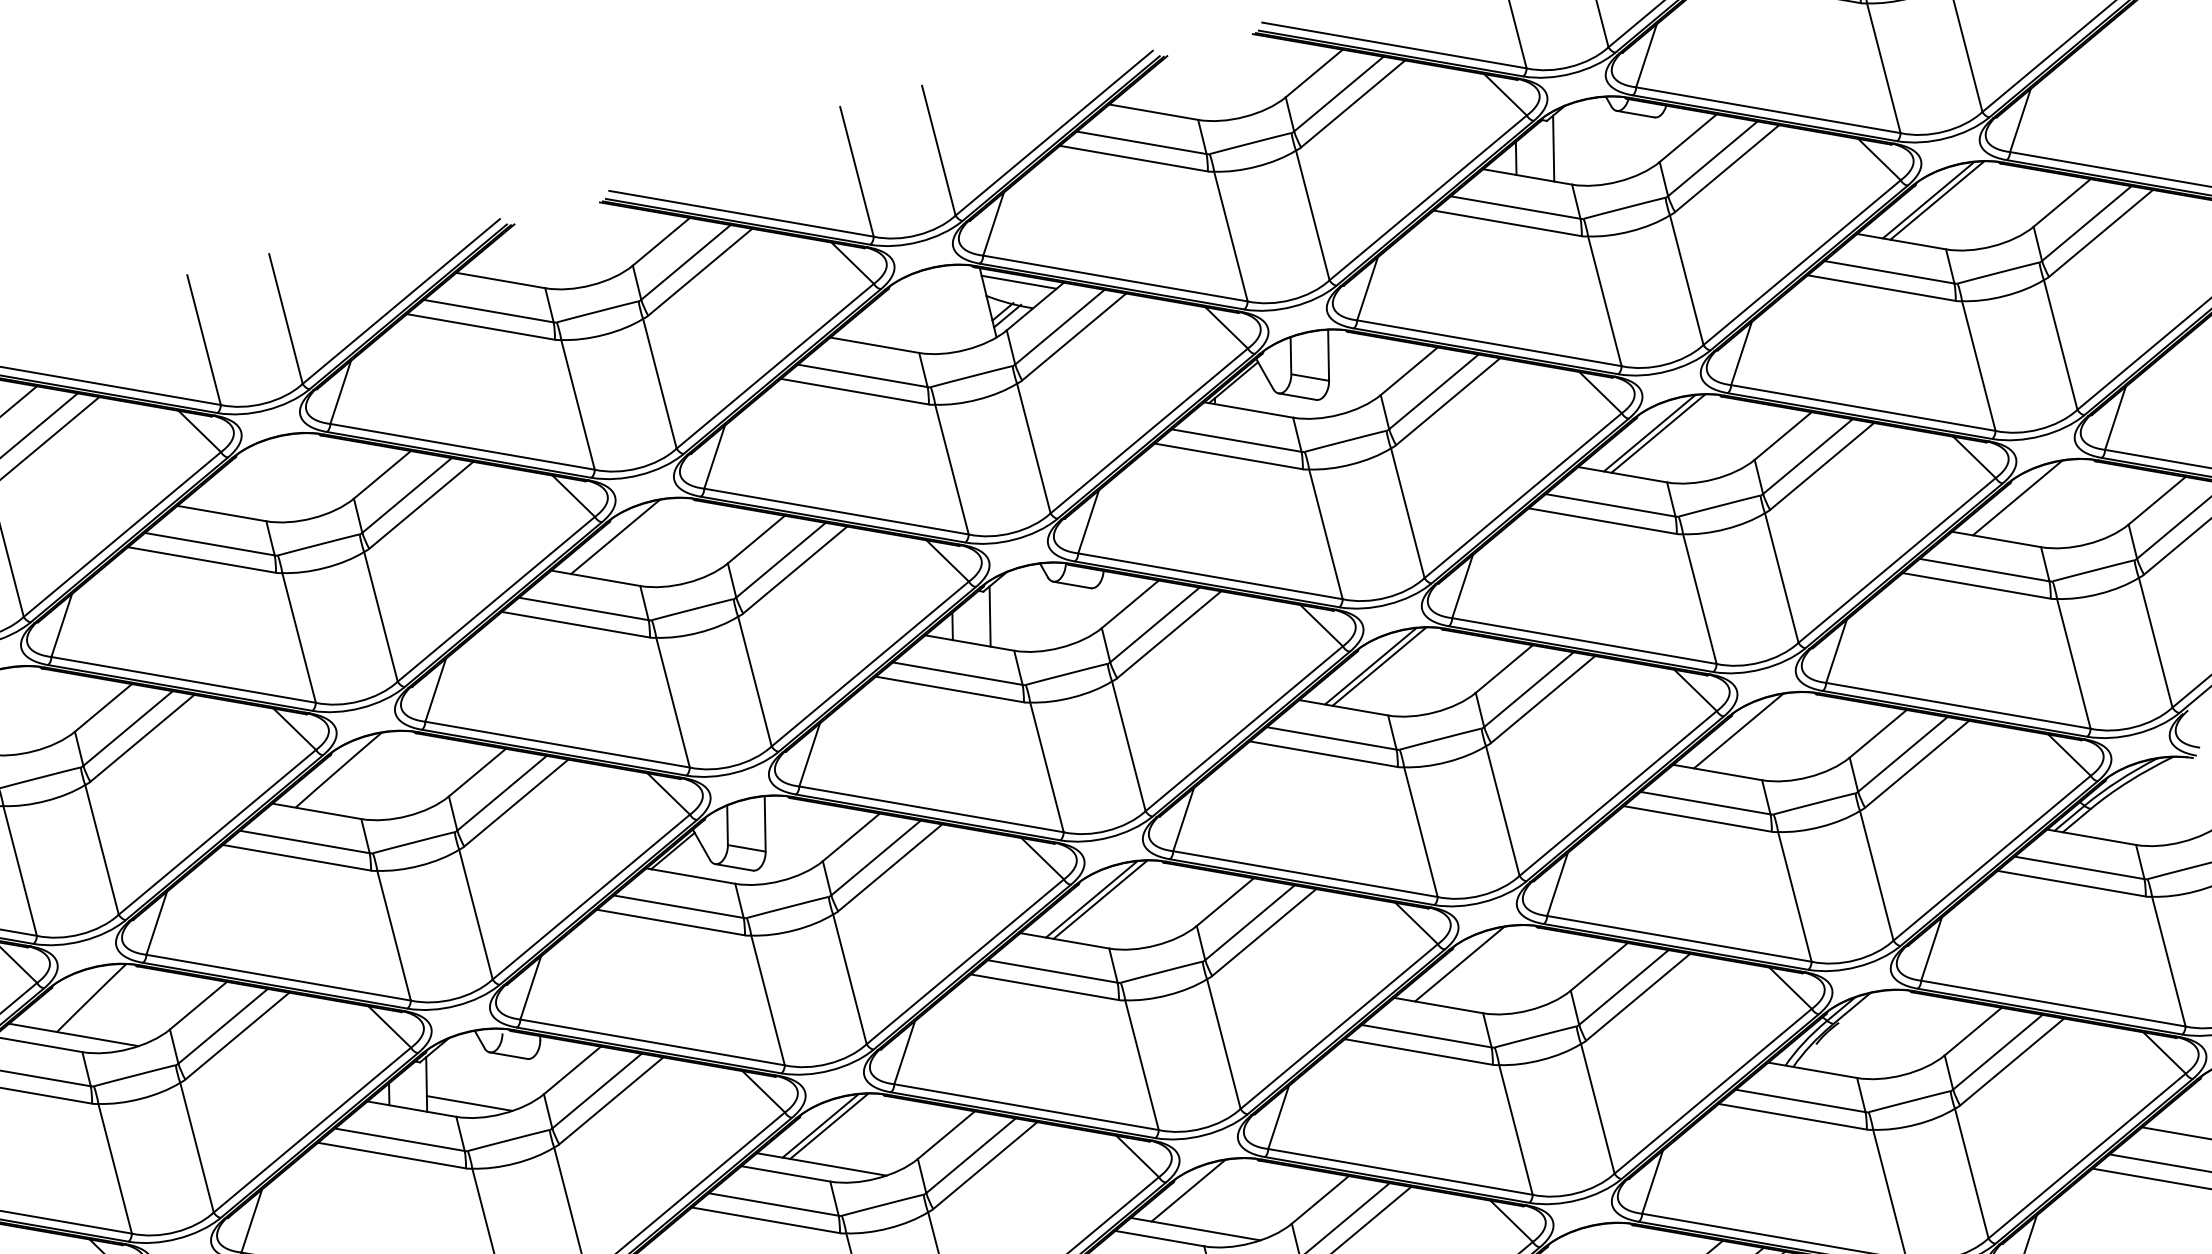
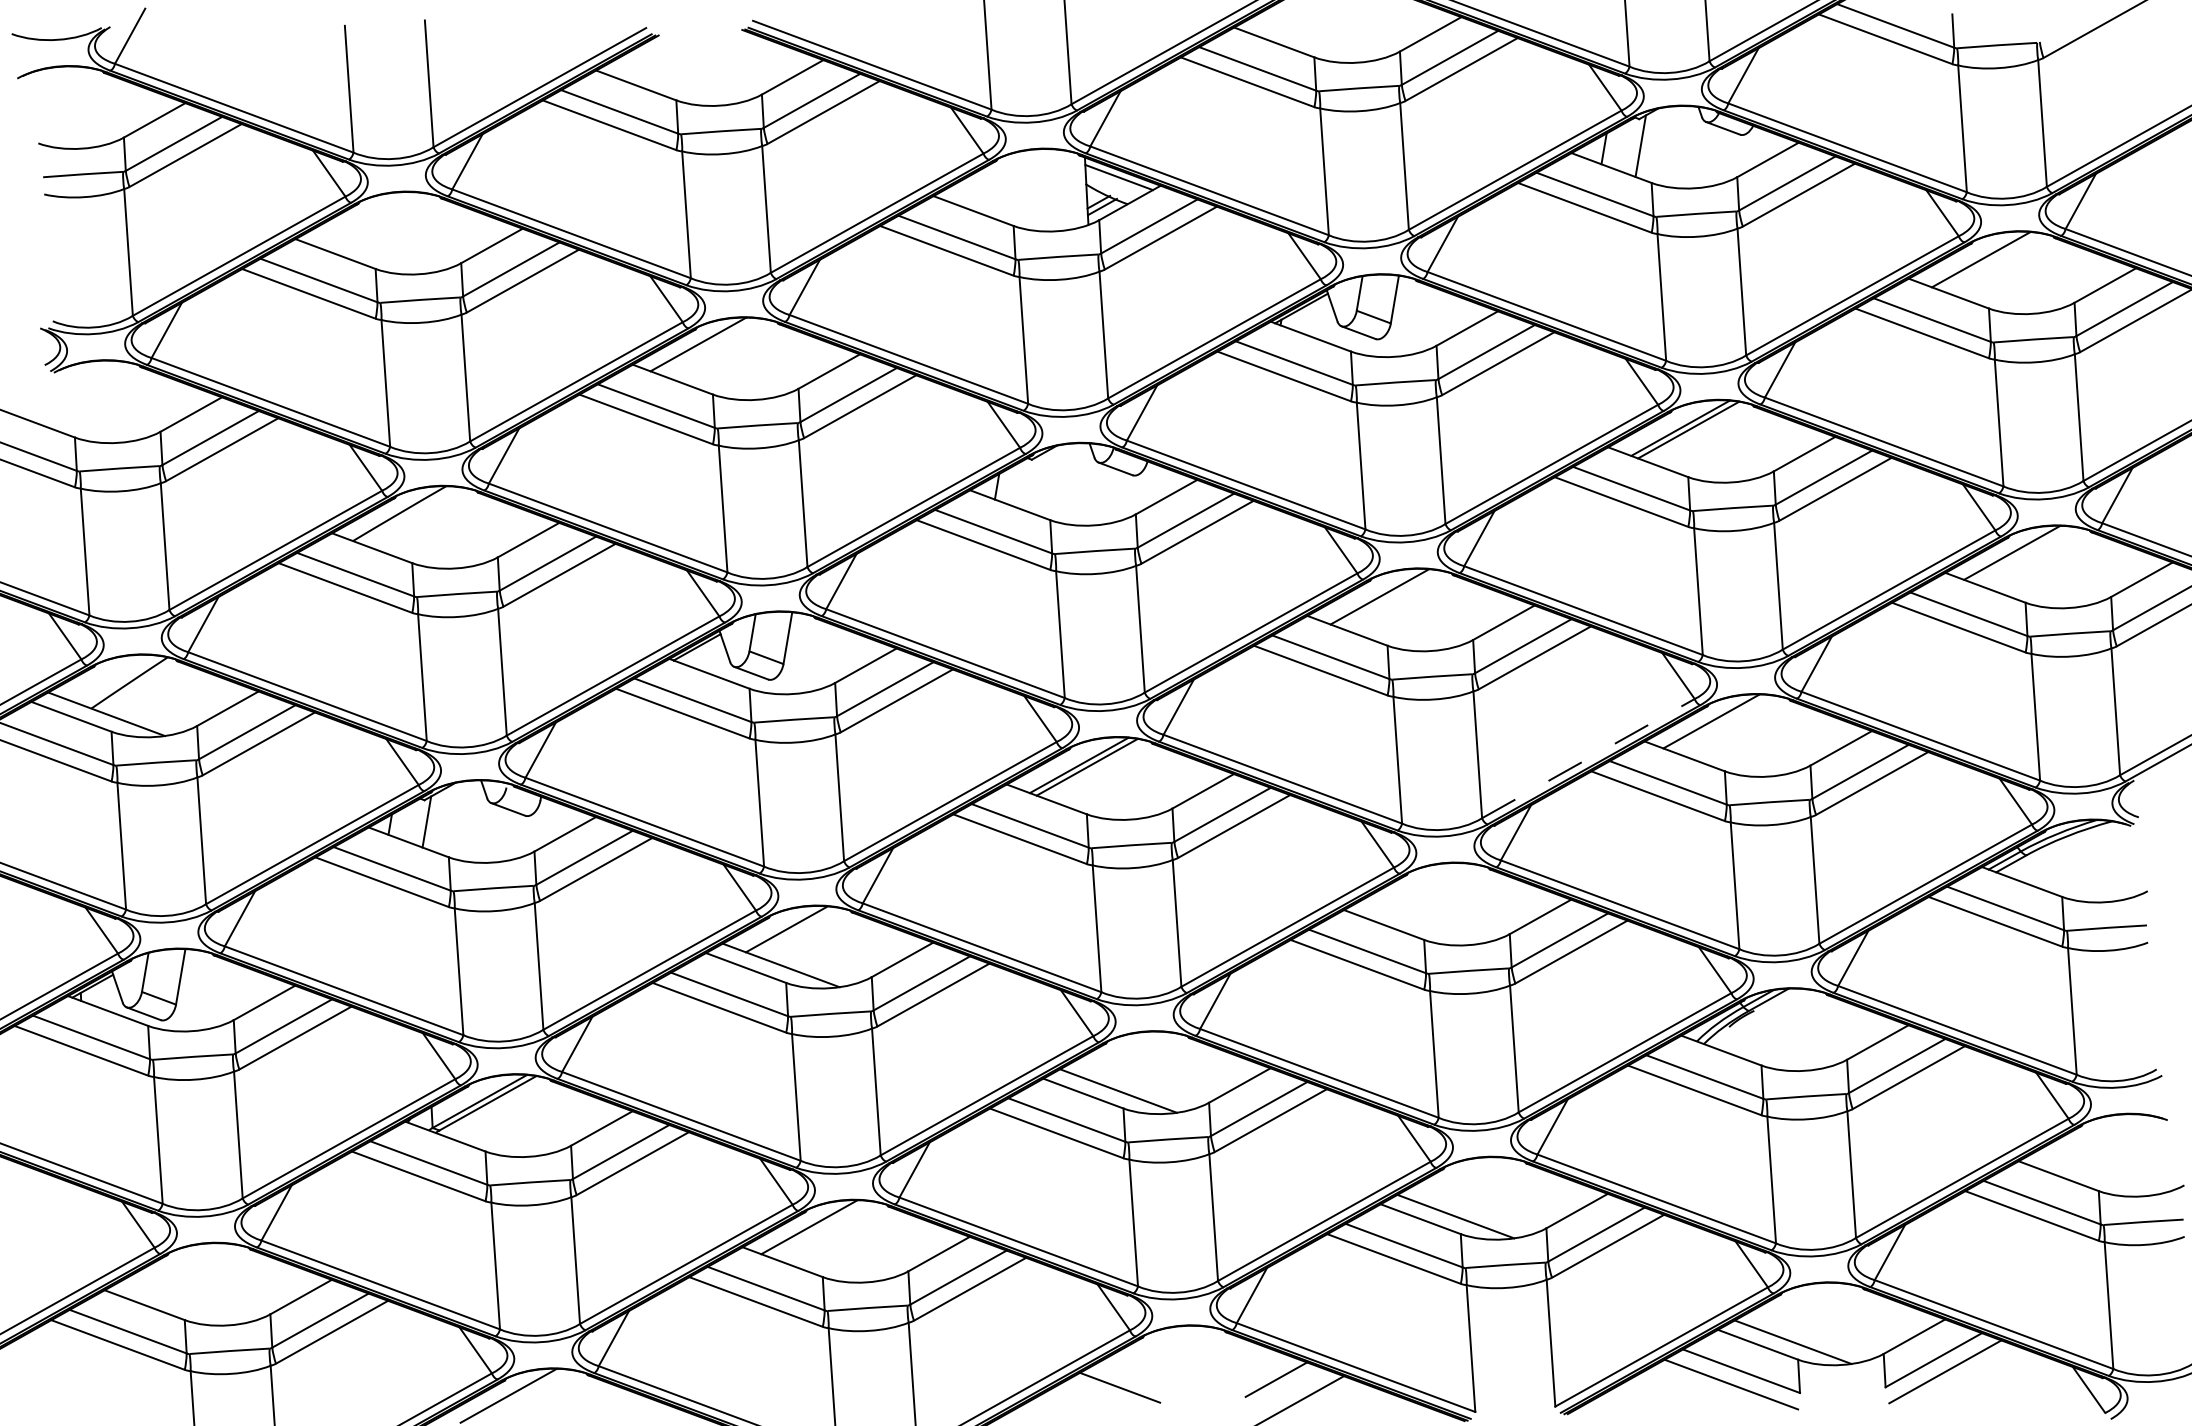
line: (1937, 200) -> (1989, 261), removed
line: (989, 617) -> (1033, 484), removed
line: (1378, 666) -> (1387, 598), removed
line: (1618, 793) -> (1588, 758), solid -> dashed
line: (1459, 963) -> (1410, 889), removed
line: (469, 1102) -> (463, 846), removed
line: (828, 1125) -> (794, 930), removed
line: (1188, 1190) -> (1118, 1053), removed

